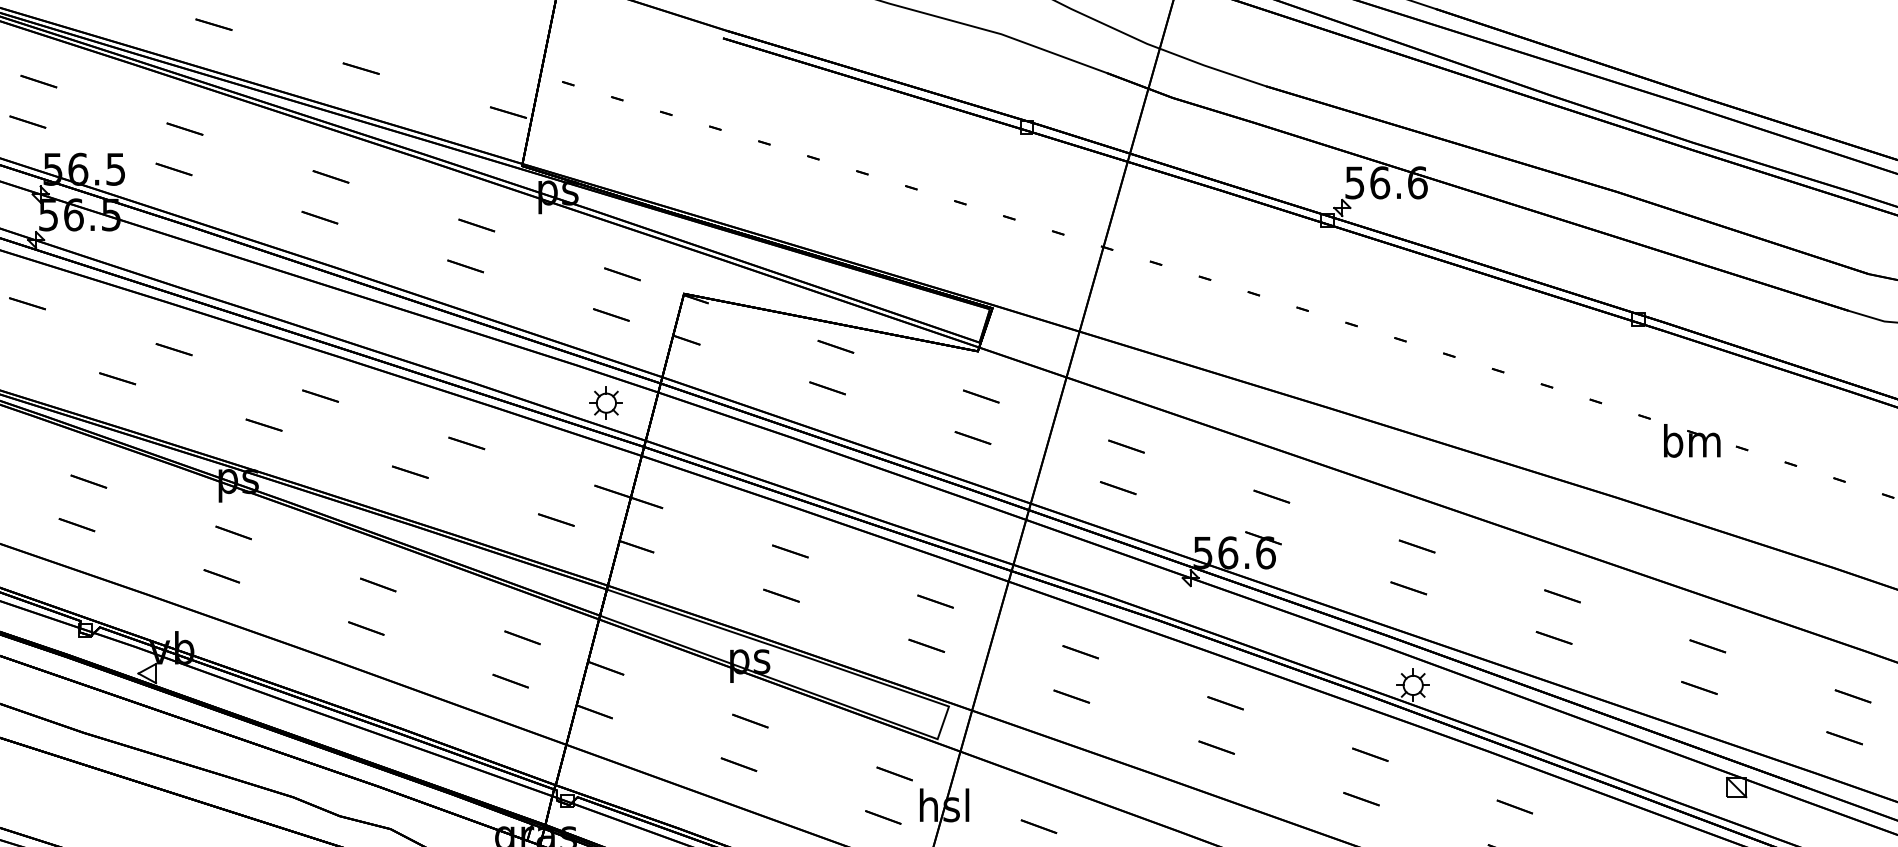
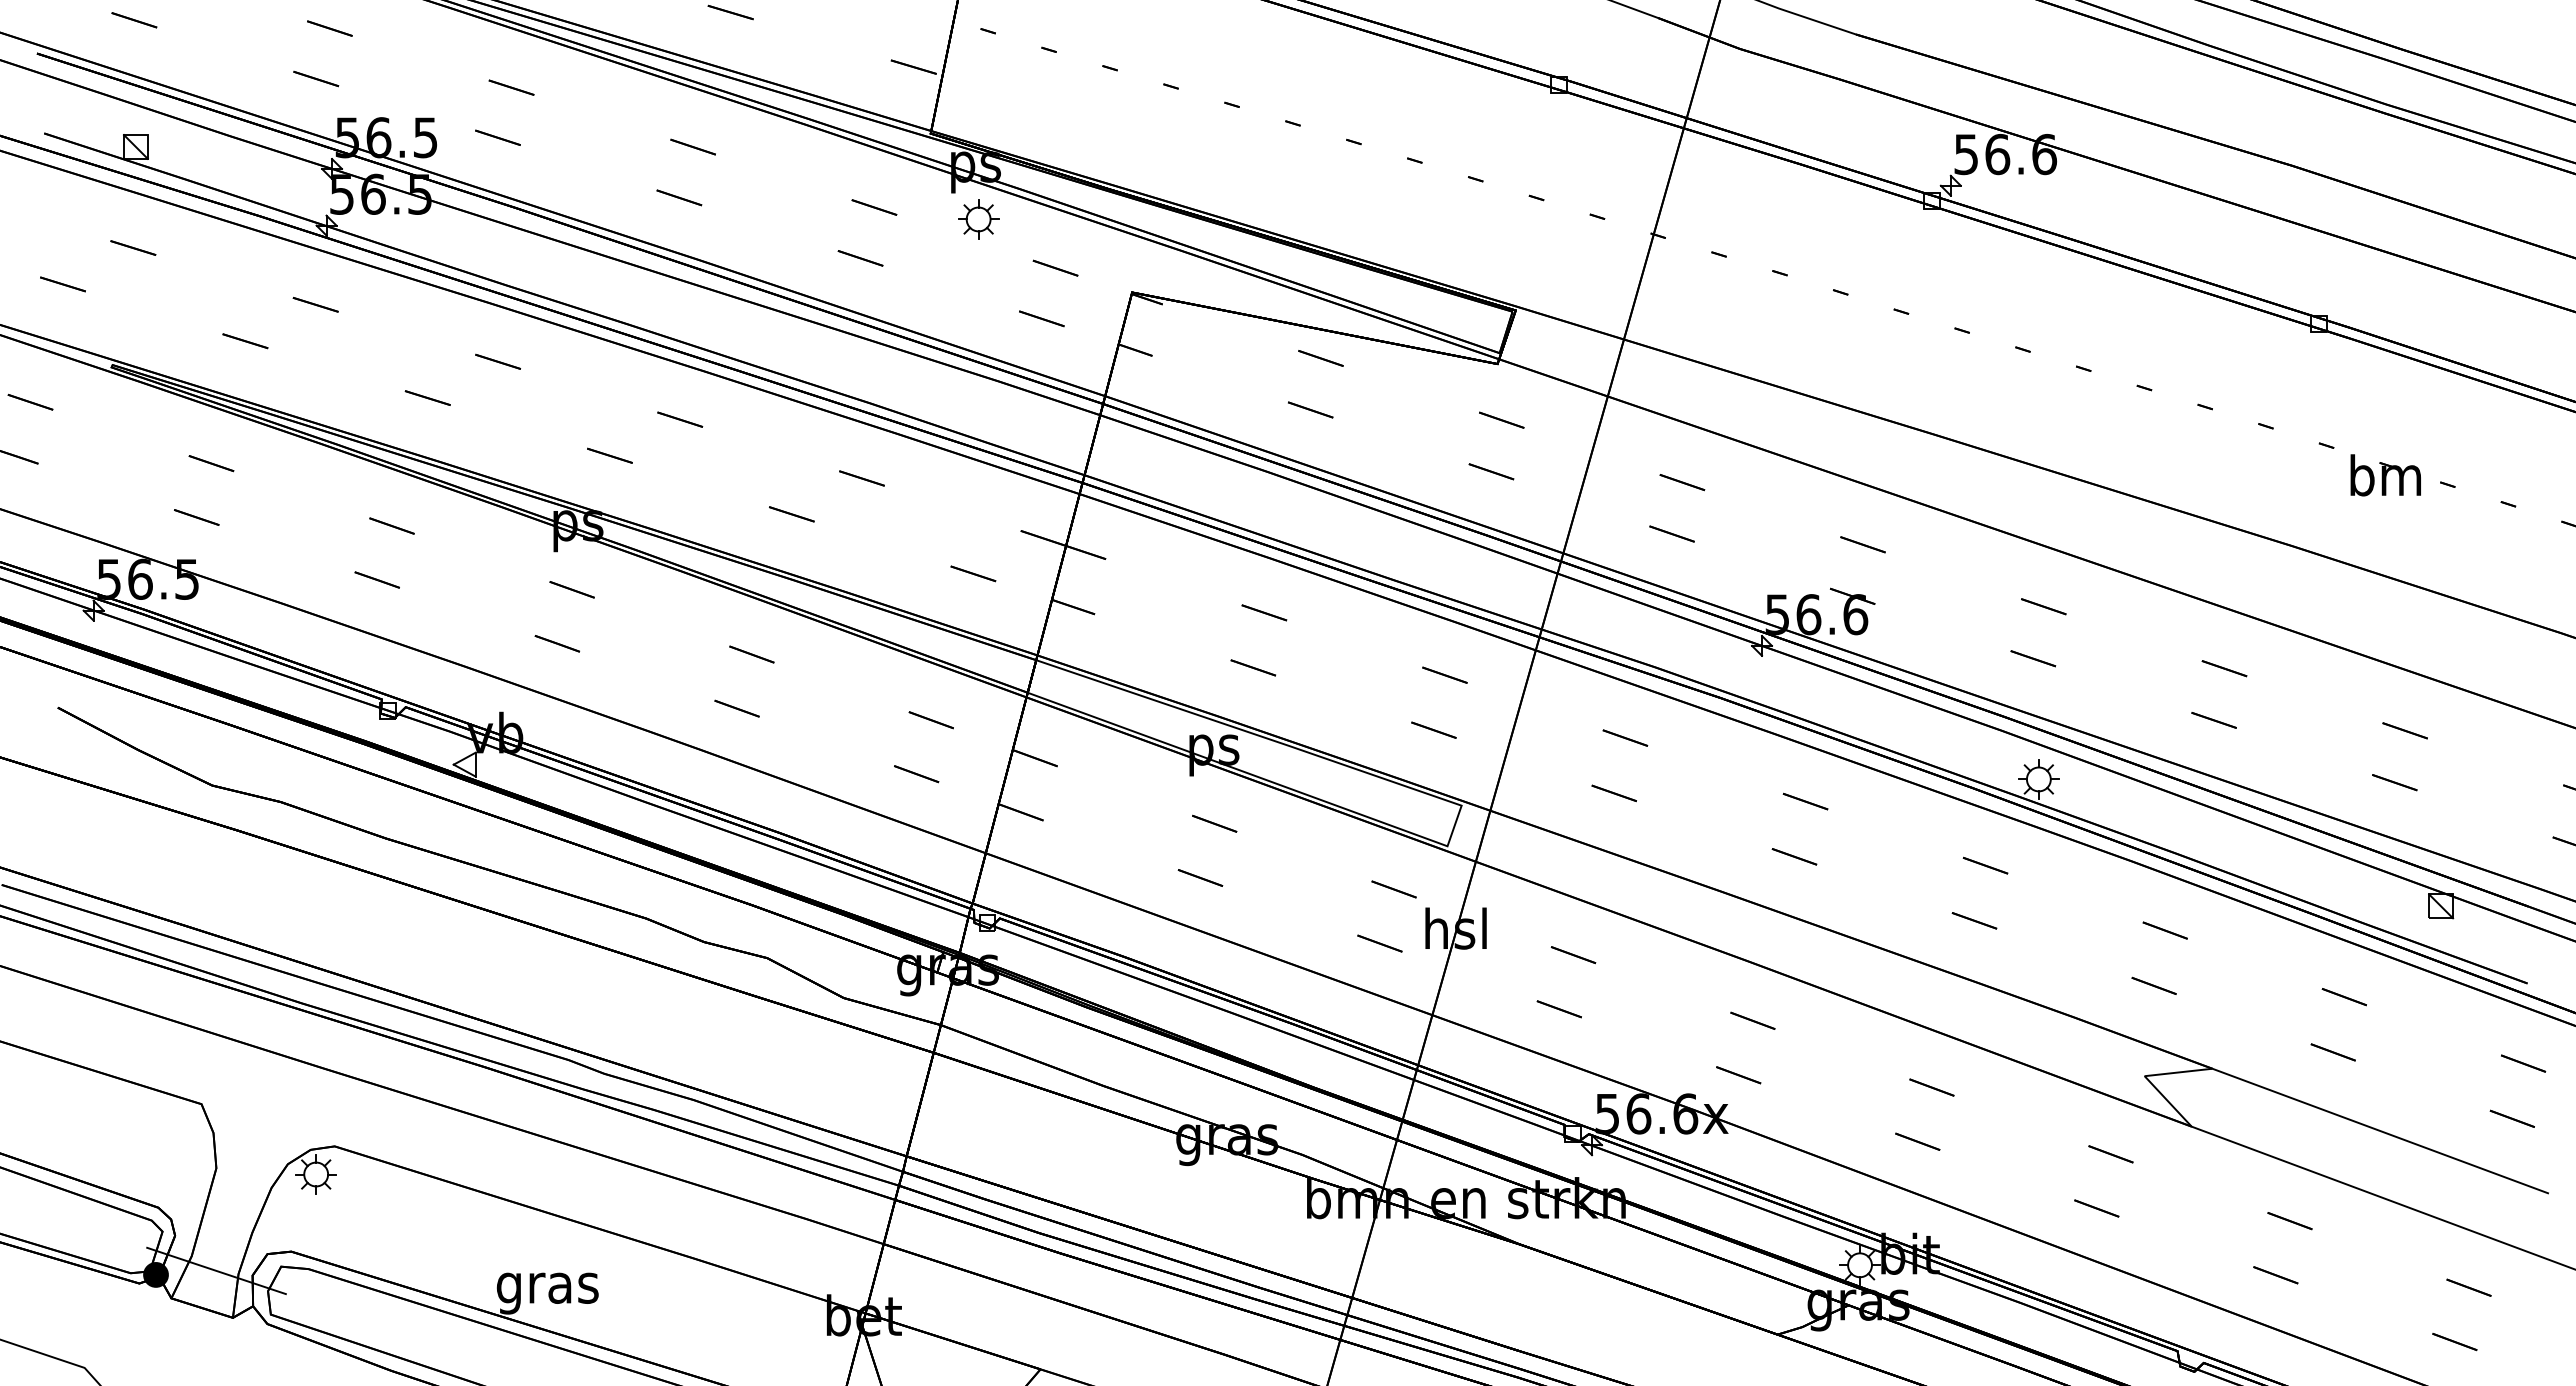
part: (606, 403) -> (978, 219), moved

